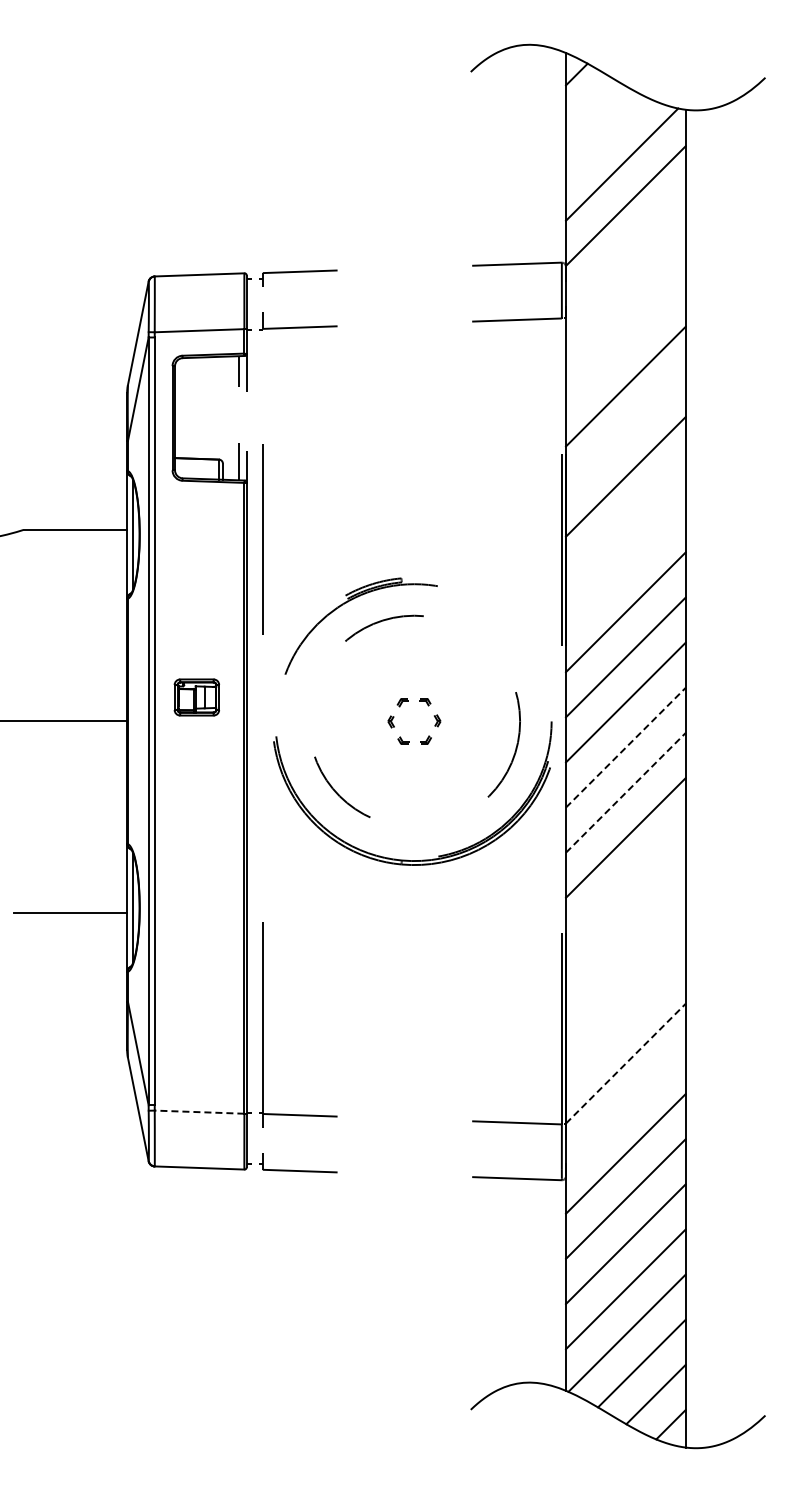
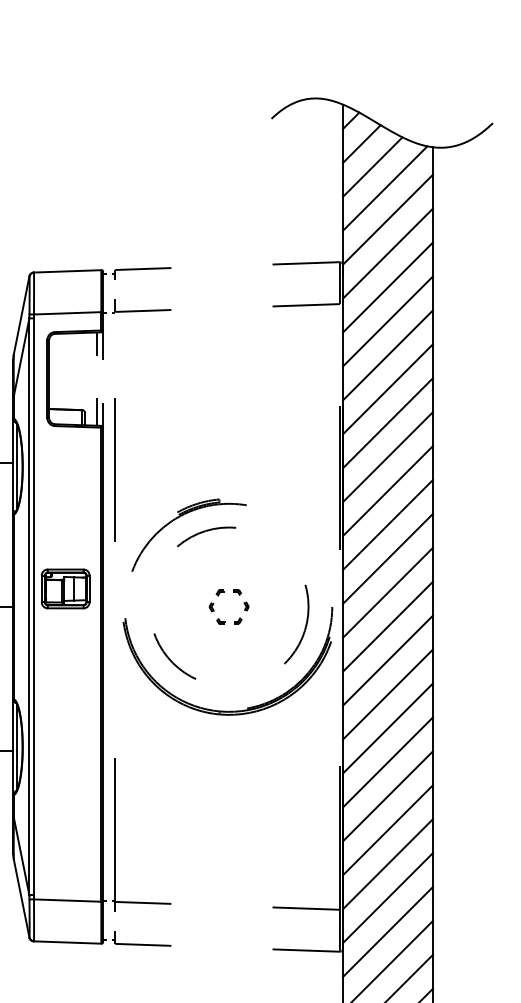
line: (591, 105) -> (362, 144), added
line: (605, 135) -> (372, 166), added
line: (625, 251) -> (387, 253), added
line: (625, 296) -> (387, 287), added
line: (625, 341) -> (387, 321), added
line: (625, 431) -> (387, 389), added
line: (625, 521) -> (387, 456), added
line: (625, 567) -> (387, 491), added
part: (196, 697) -> (65, 588), size x1.43
line: (625, 747) -> (387, 626), dashed -> solid
line: (625, 792) -> (387, 660), dashed -> solid
line: (625, 882) -> (387, 727), added
line: (625, 928) -> (387, 762), added
line: (625, 973) -> (387, 796), added
line: (625, 1018) -> (387, 830), added
line: (625, 1063) -> (387, 864), dashed -> solid
line: (625, 1108) -> (387, 897), added
line: (199, 1112) -> (67, 900), dashed -> solid

